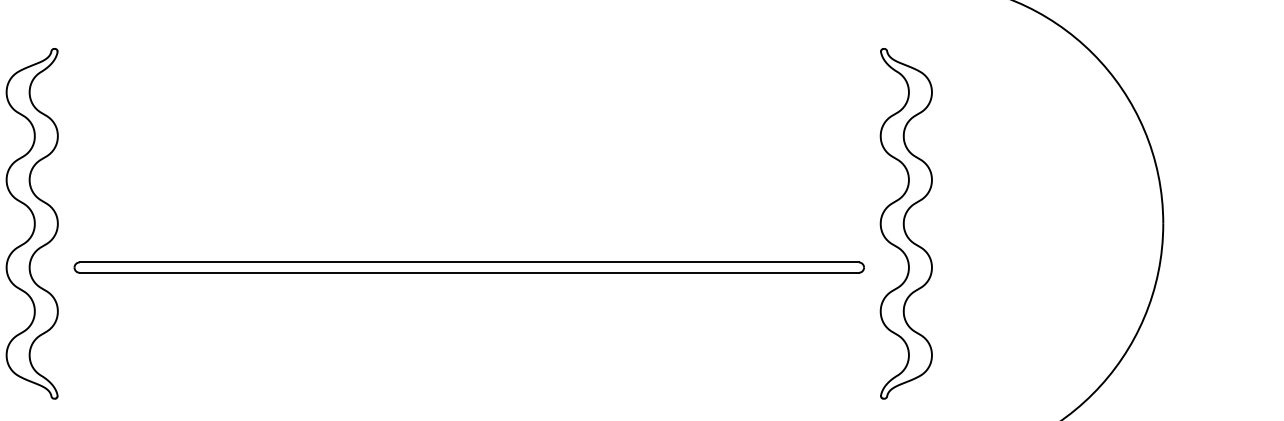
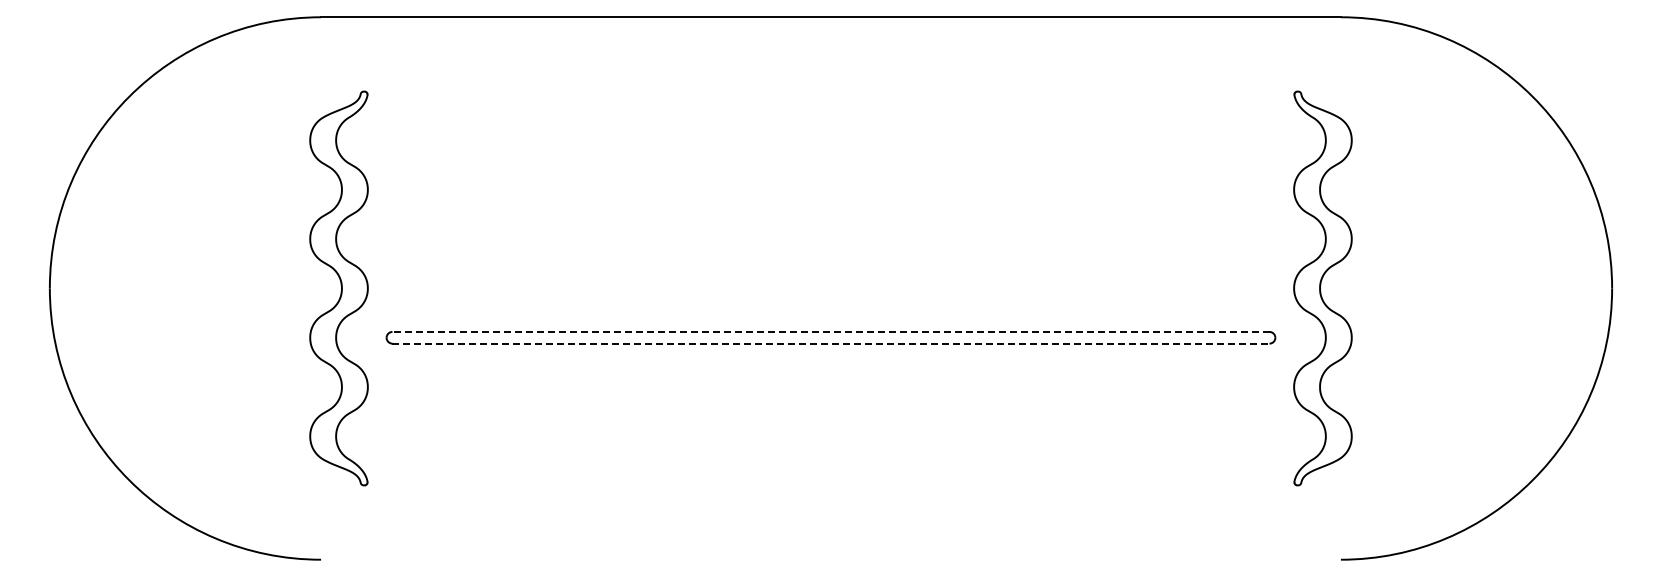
line: (468, 262) -> (830, 331), solid -> dashed
line: (468, 272) -> (830, 343), solid -> dashed

